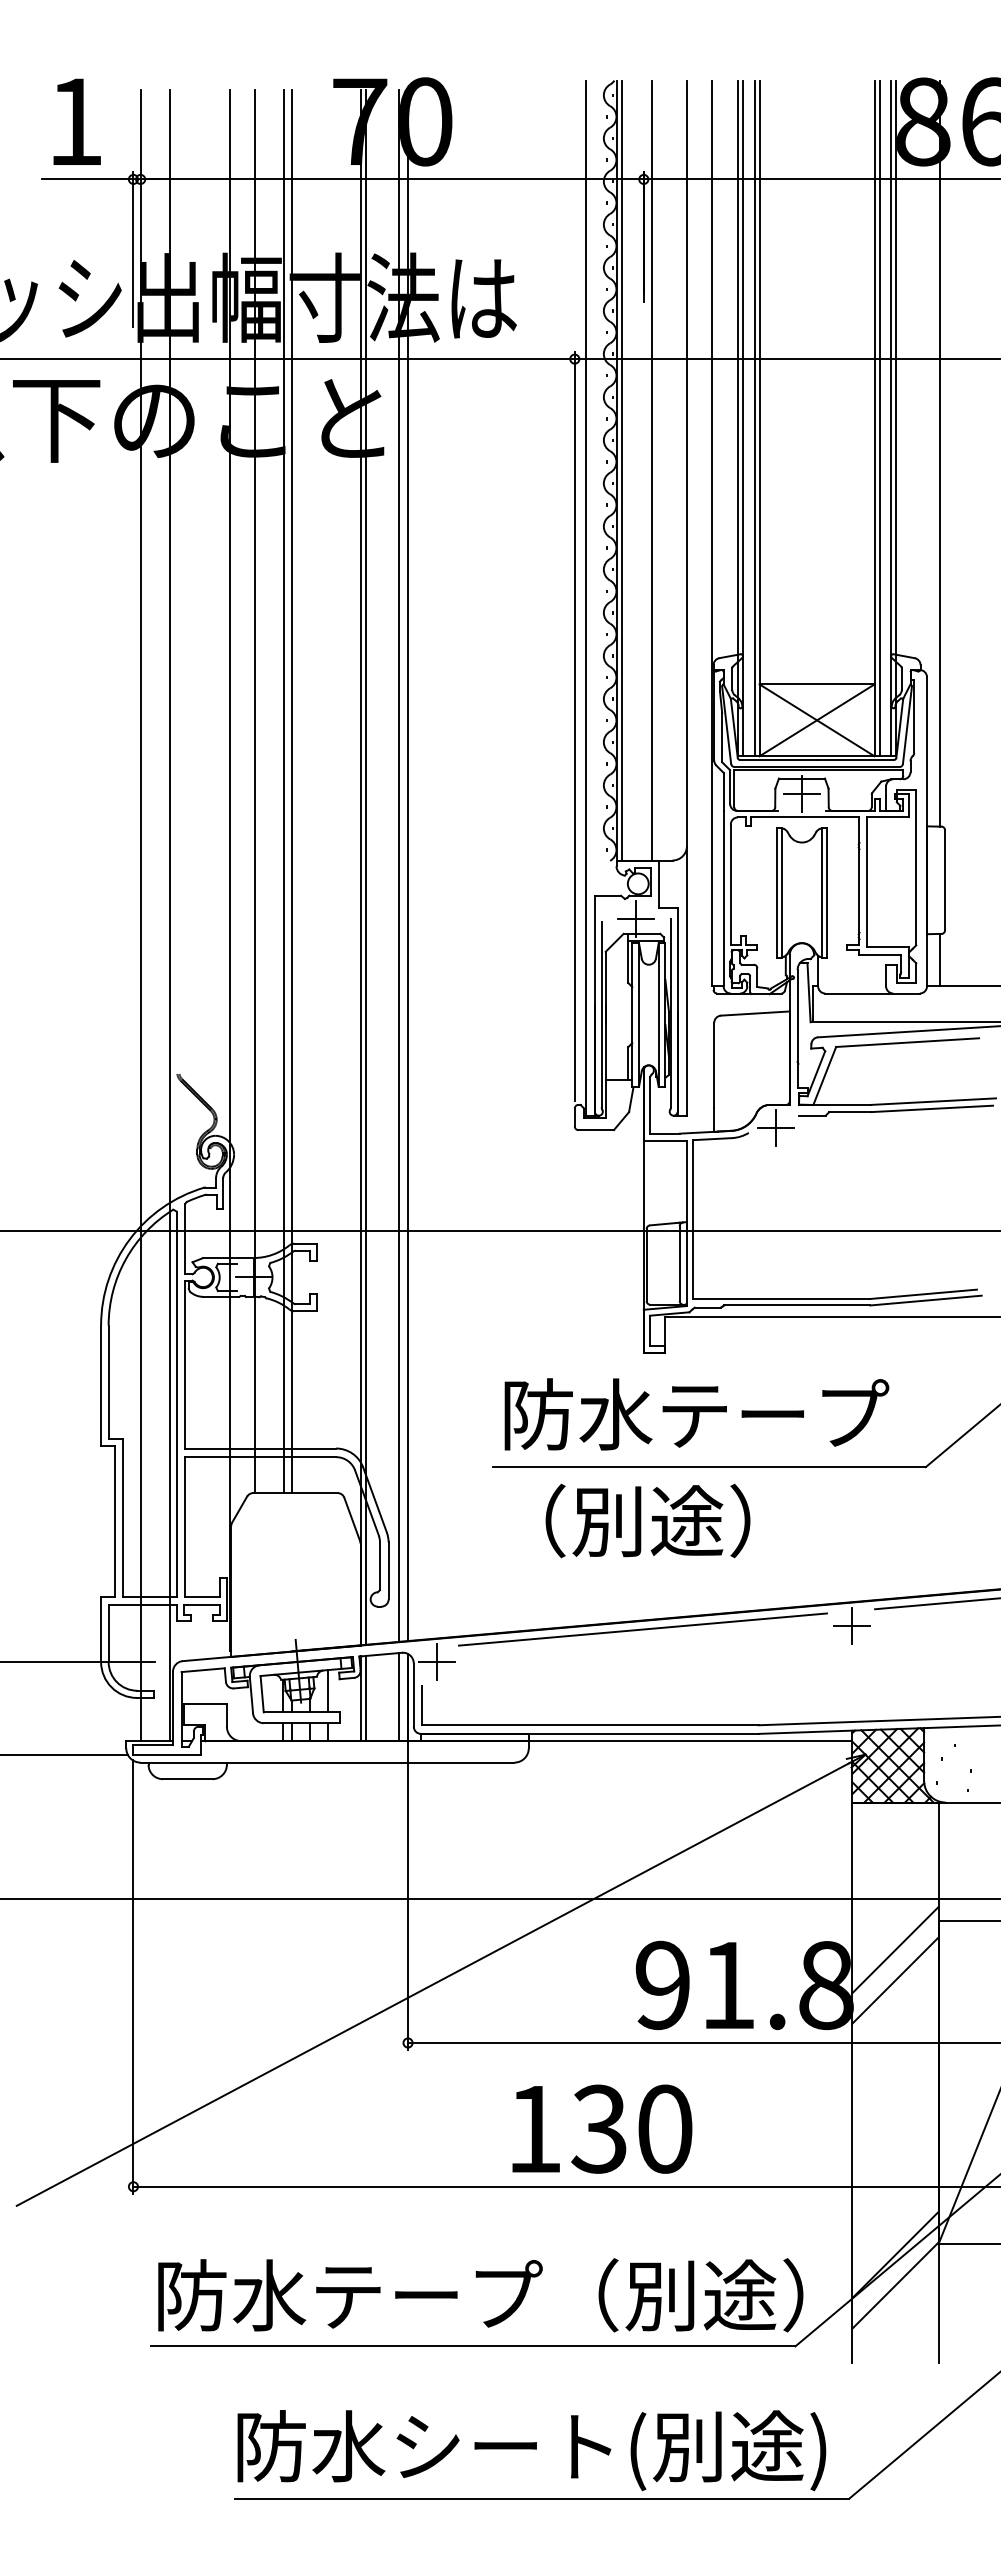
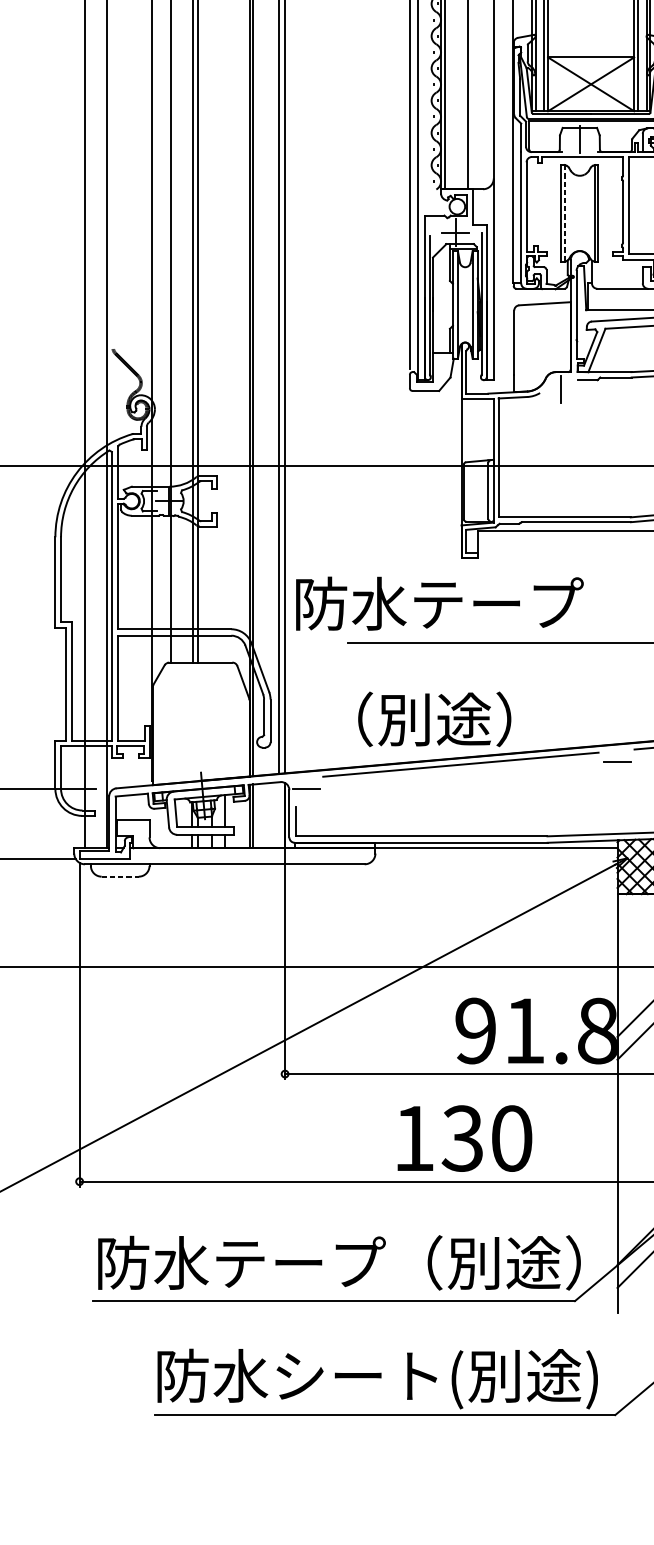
line: (801, 794) -> (579, 139), removed
line: (781, 892) -> (564, 213), solid -> dashed
line: (776, 1127) -> (560, 389), removed
text: (696, 1414) -> (439, 603), moved
text: (647, 1520) -> (434, 719), moved
line: (852, 1626) -> (617, 762), removed
line: (436, 1661) -> (306, 788), removed
line: (399, 1697) -> (278, 815), removed
line: (187, 1779) -> (120, 876), solid -> dashed
text: (602, 2128) -> (465, 1138), moved

